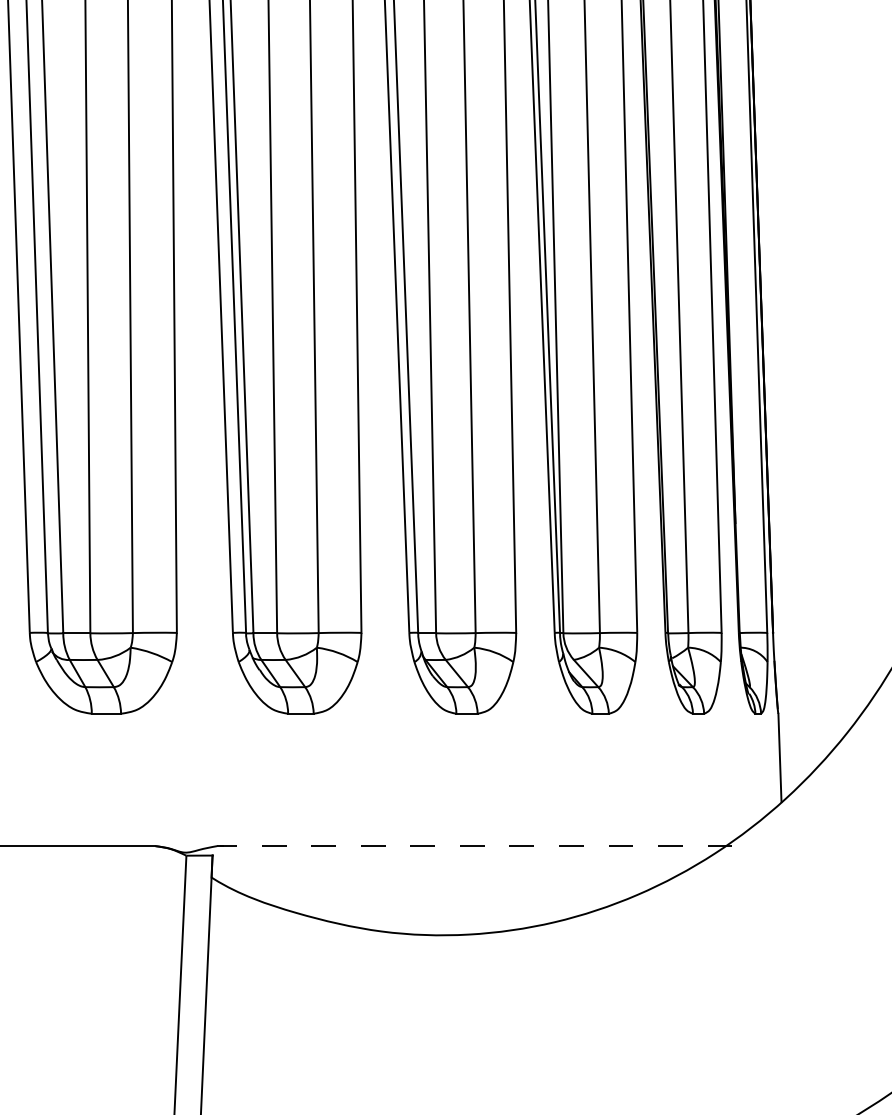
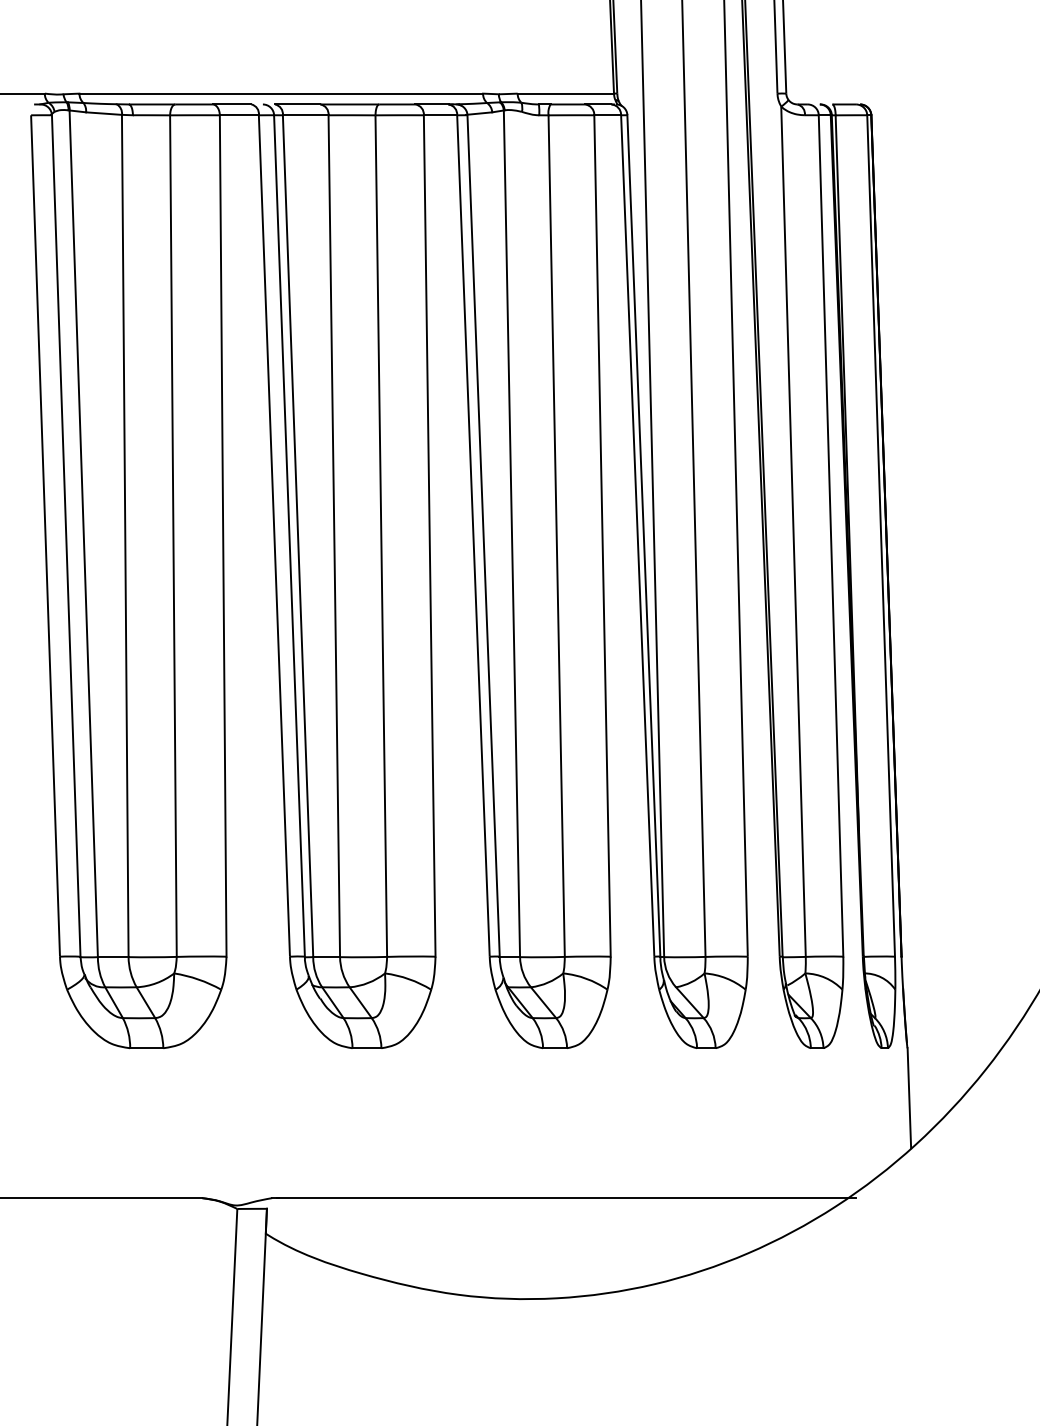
line: (474, 846) -> (563, 1198), dashed -> solid

